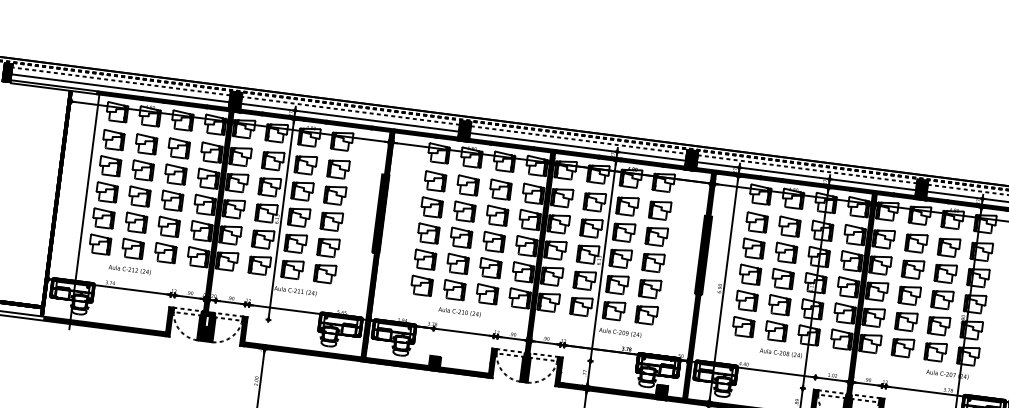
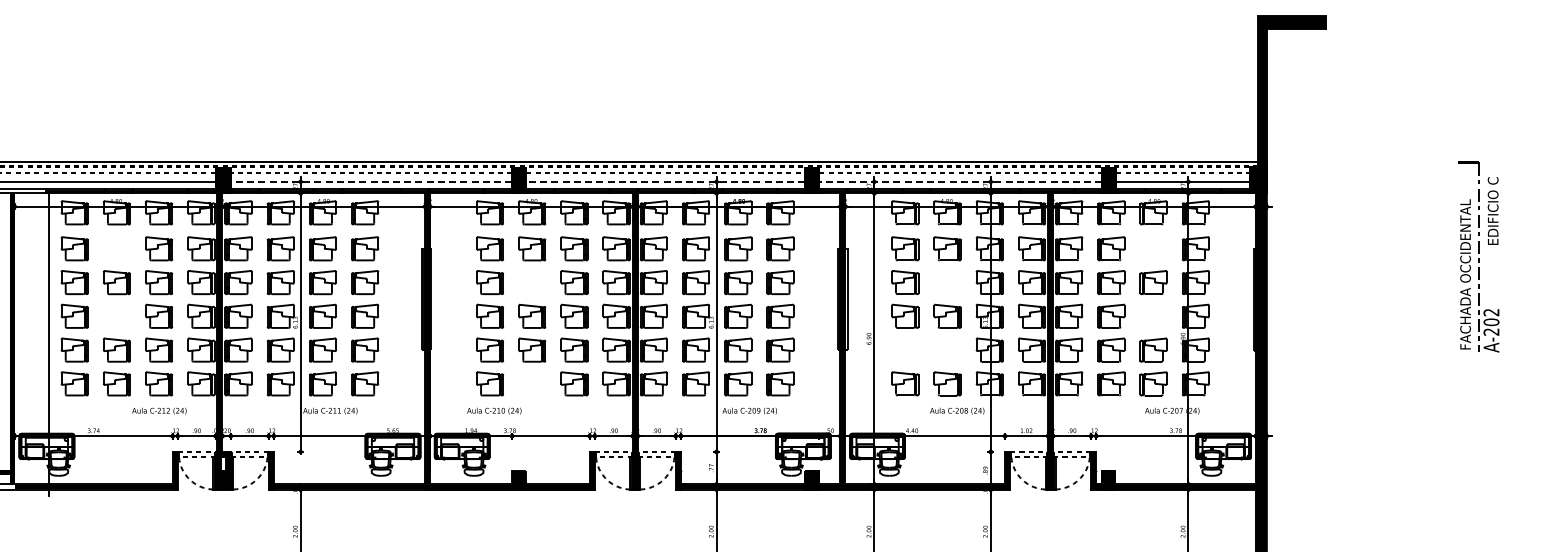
line: (350, 117) -> (371, 181), solid -> dashed
part: (146, 144) -> (116, 248), removed
line: (577, 146) -> (665, 181), solid -> dashed
line: (806, 175) -> (960, 181), solid -> dashed
part: (139, 195) -> (116, 315), removed
part: (464, 211) -> (532, 282), removed
part: (949, 246) -> (1153, 248), removed
part: (786, 252) -> (947, 282), removed
text: (129, 269) -> (159, 410), moved
part: (454, 289) -> (532, 383), removed
part: (942, 298) -> (1153, 315), removed
part: (746, 300) -> (905, 349), removed
part: (779, 304) -> (947, 349), removed
text: (459, 311) -> (494, 410), moved

